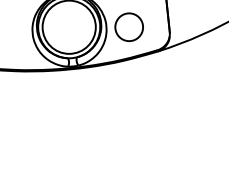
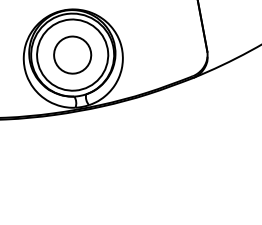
circle: (128, 26) -> (71, 54), moved

